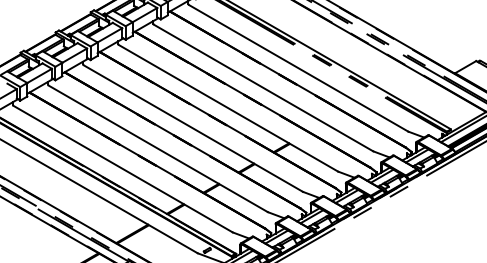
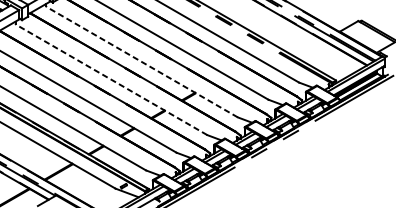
line: (228, 108) -> (142, 62), solid -> dashed
line: (193, 128) -> (111, 79), solid -> dashed

